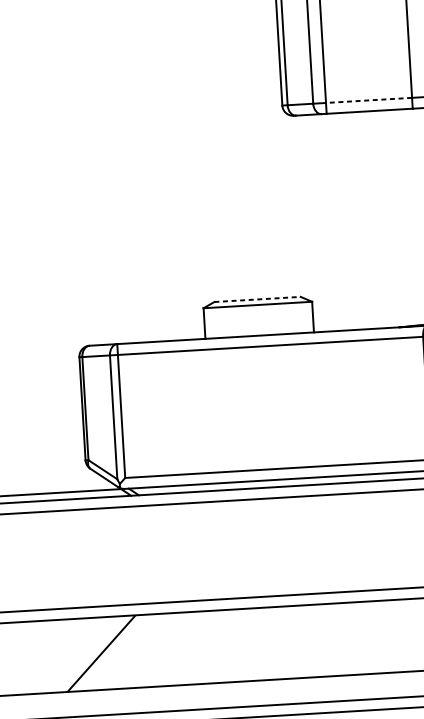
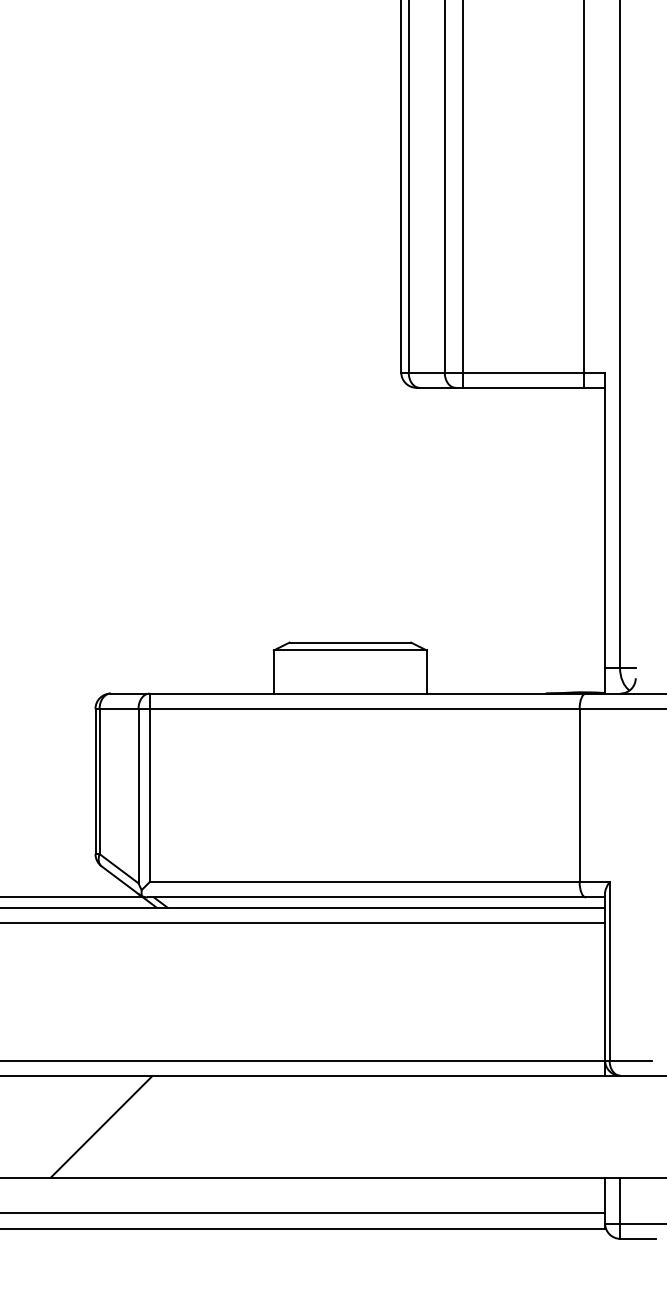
line: (369, 100) -> (523, 372), dashed -> solid
line: (257, 299) -> (350, 642), dashed -> solid

